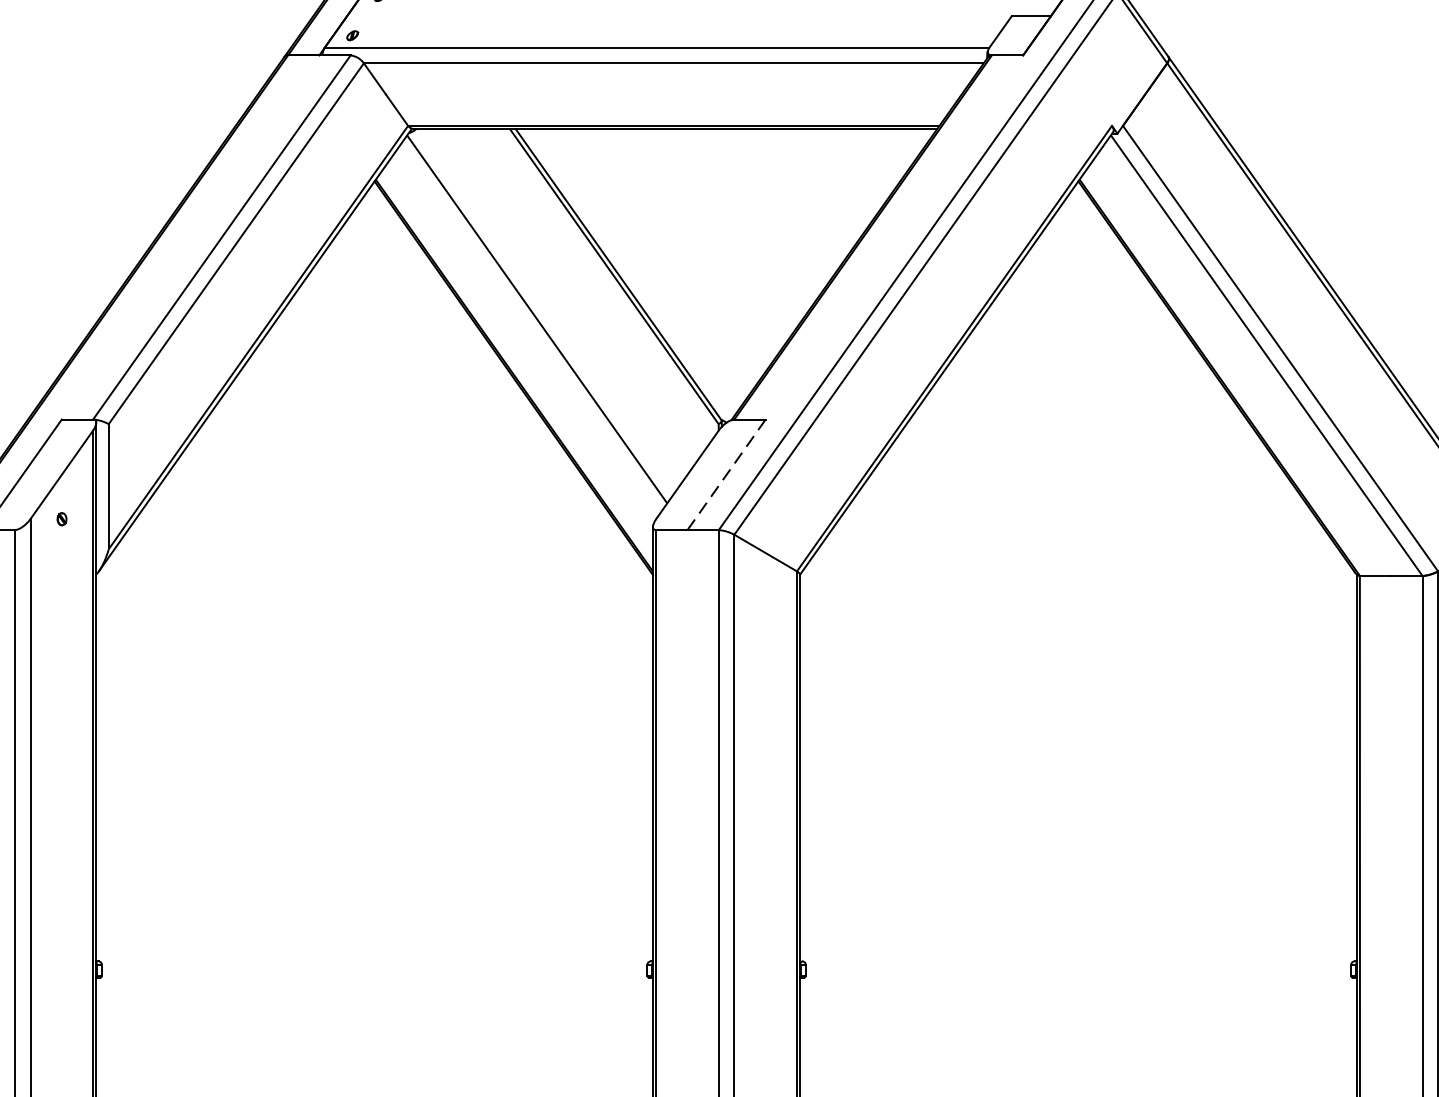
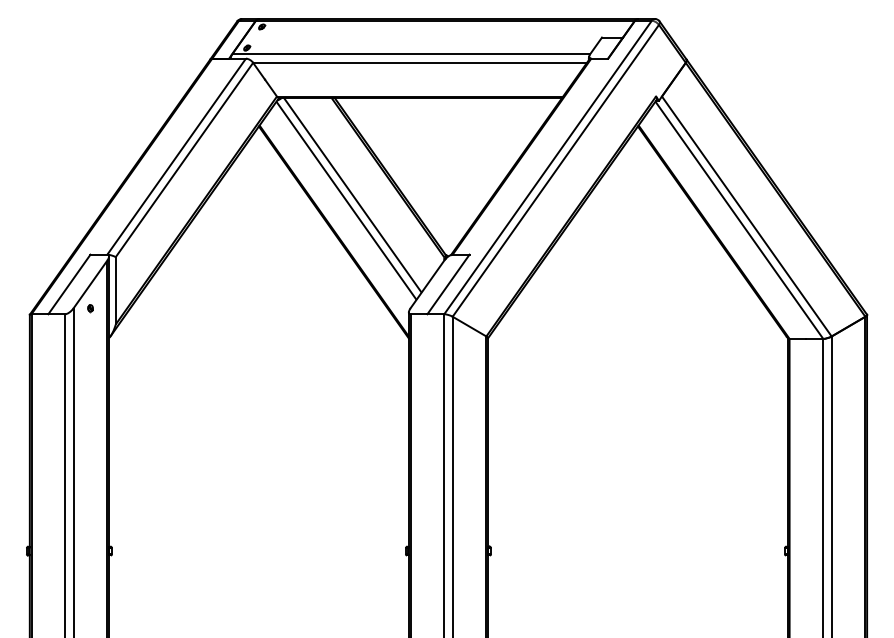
line: (548, 309) -> (352, 195), added
line: (726, 474) -> (448, 284), dashed -> solid

